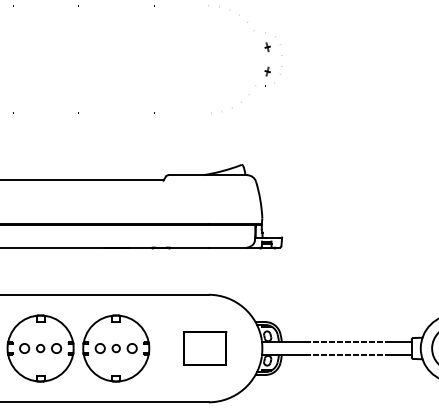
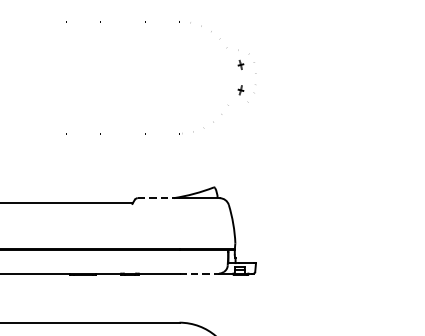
line: (188, 175) -> (158, 198), solid -> dashed
line: (227, 247) -> (199, 273), solid -> dashed

